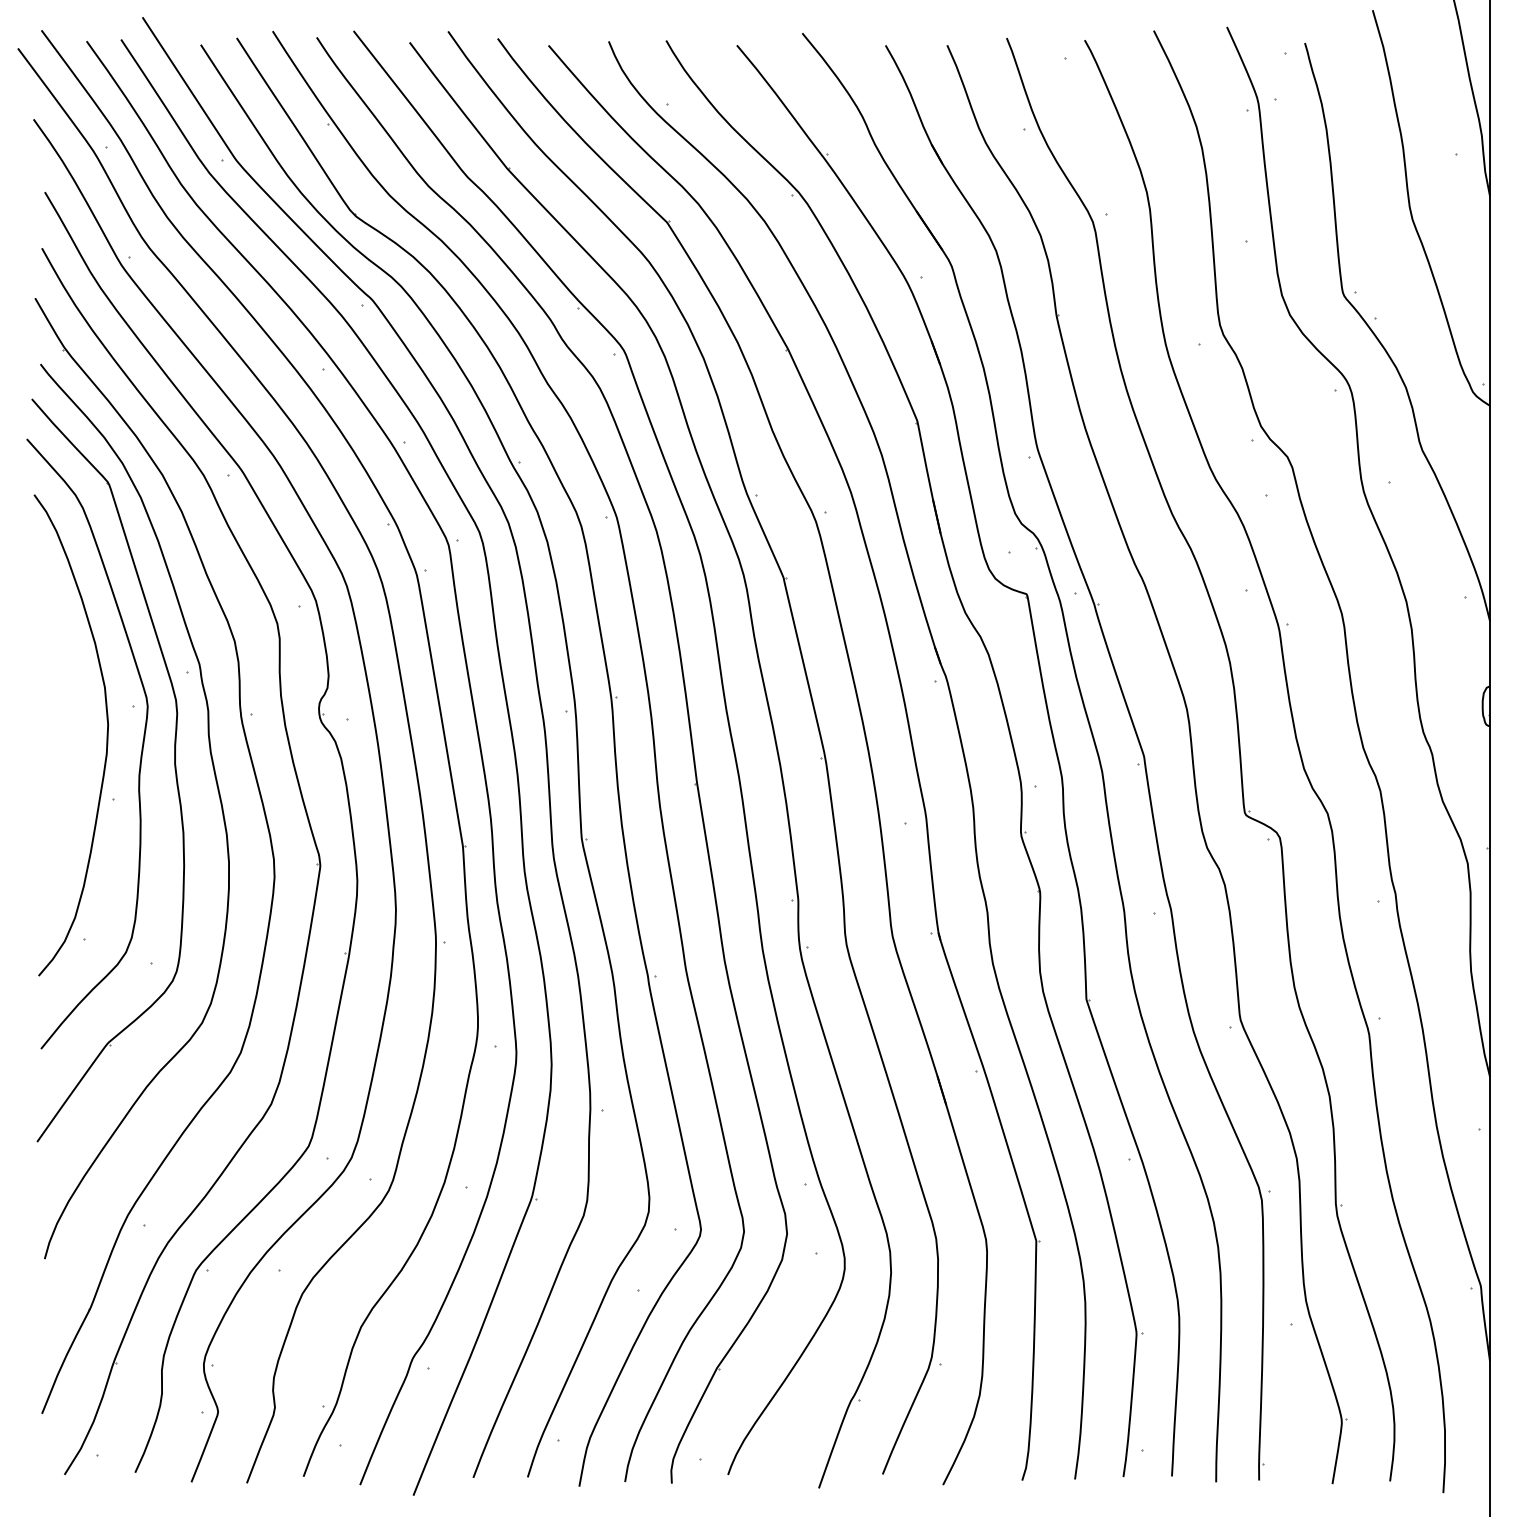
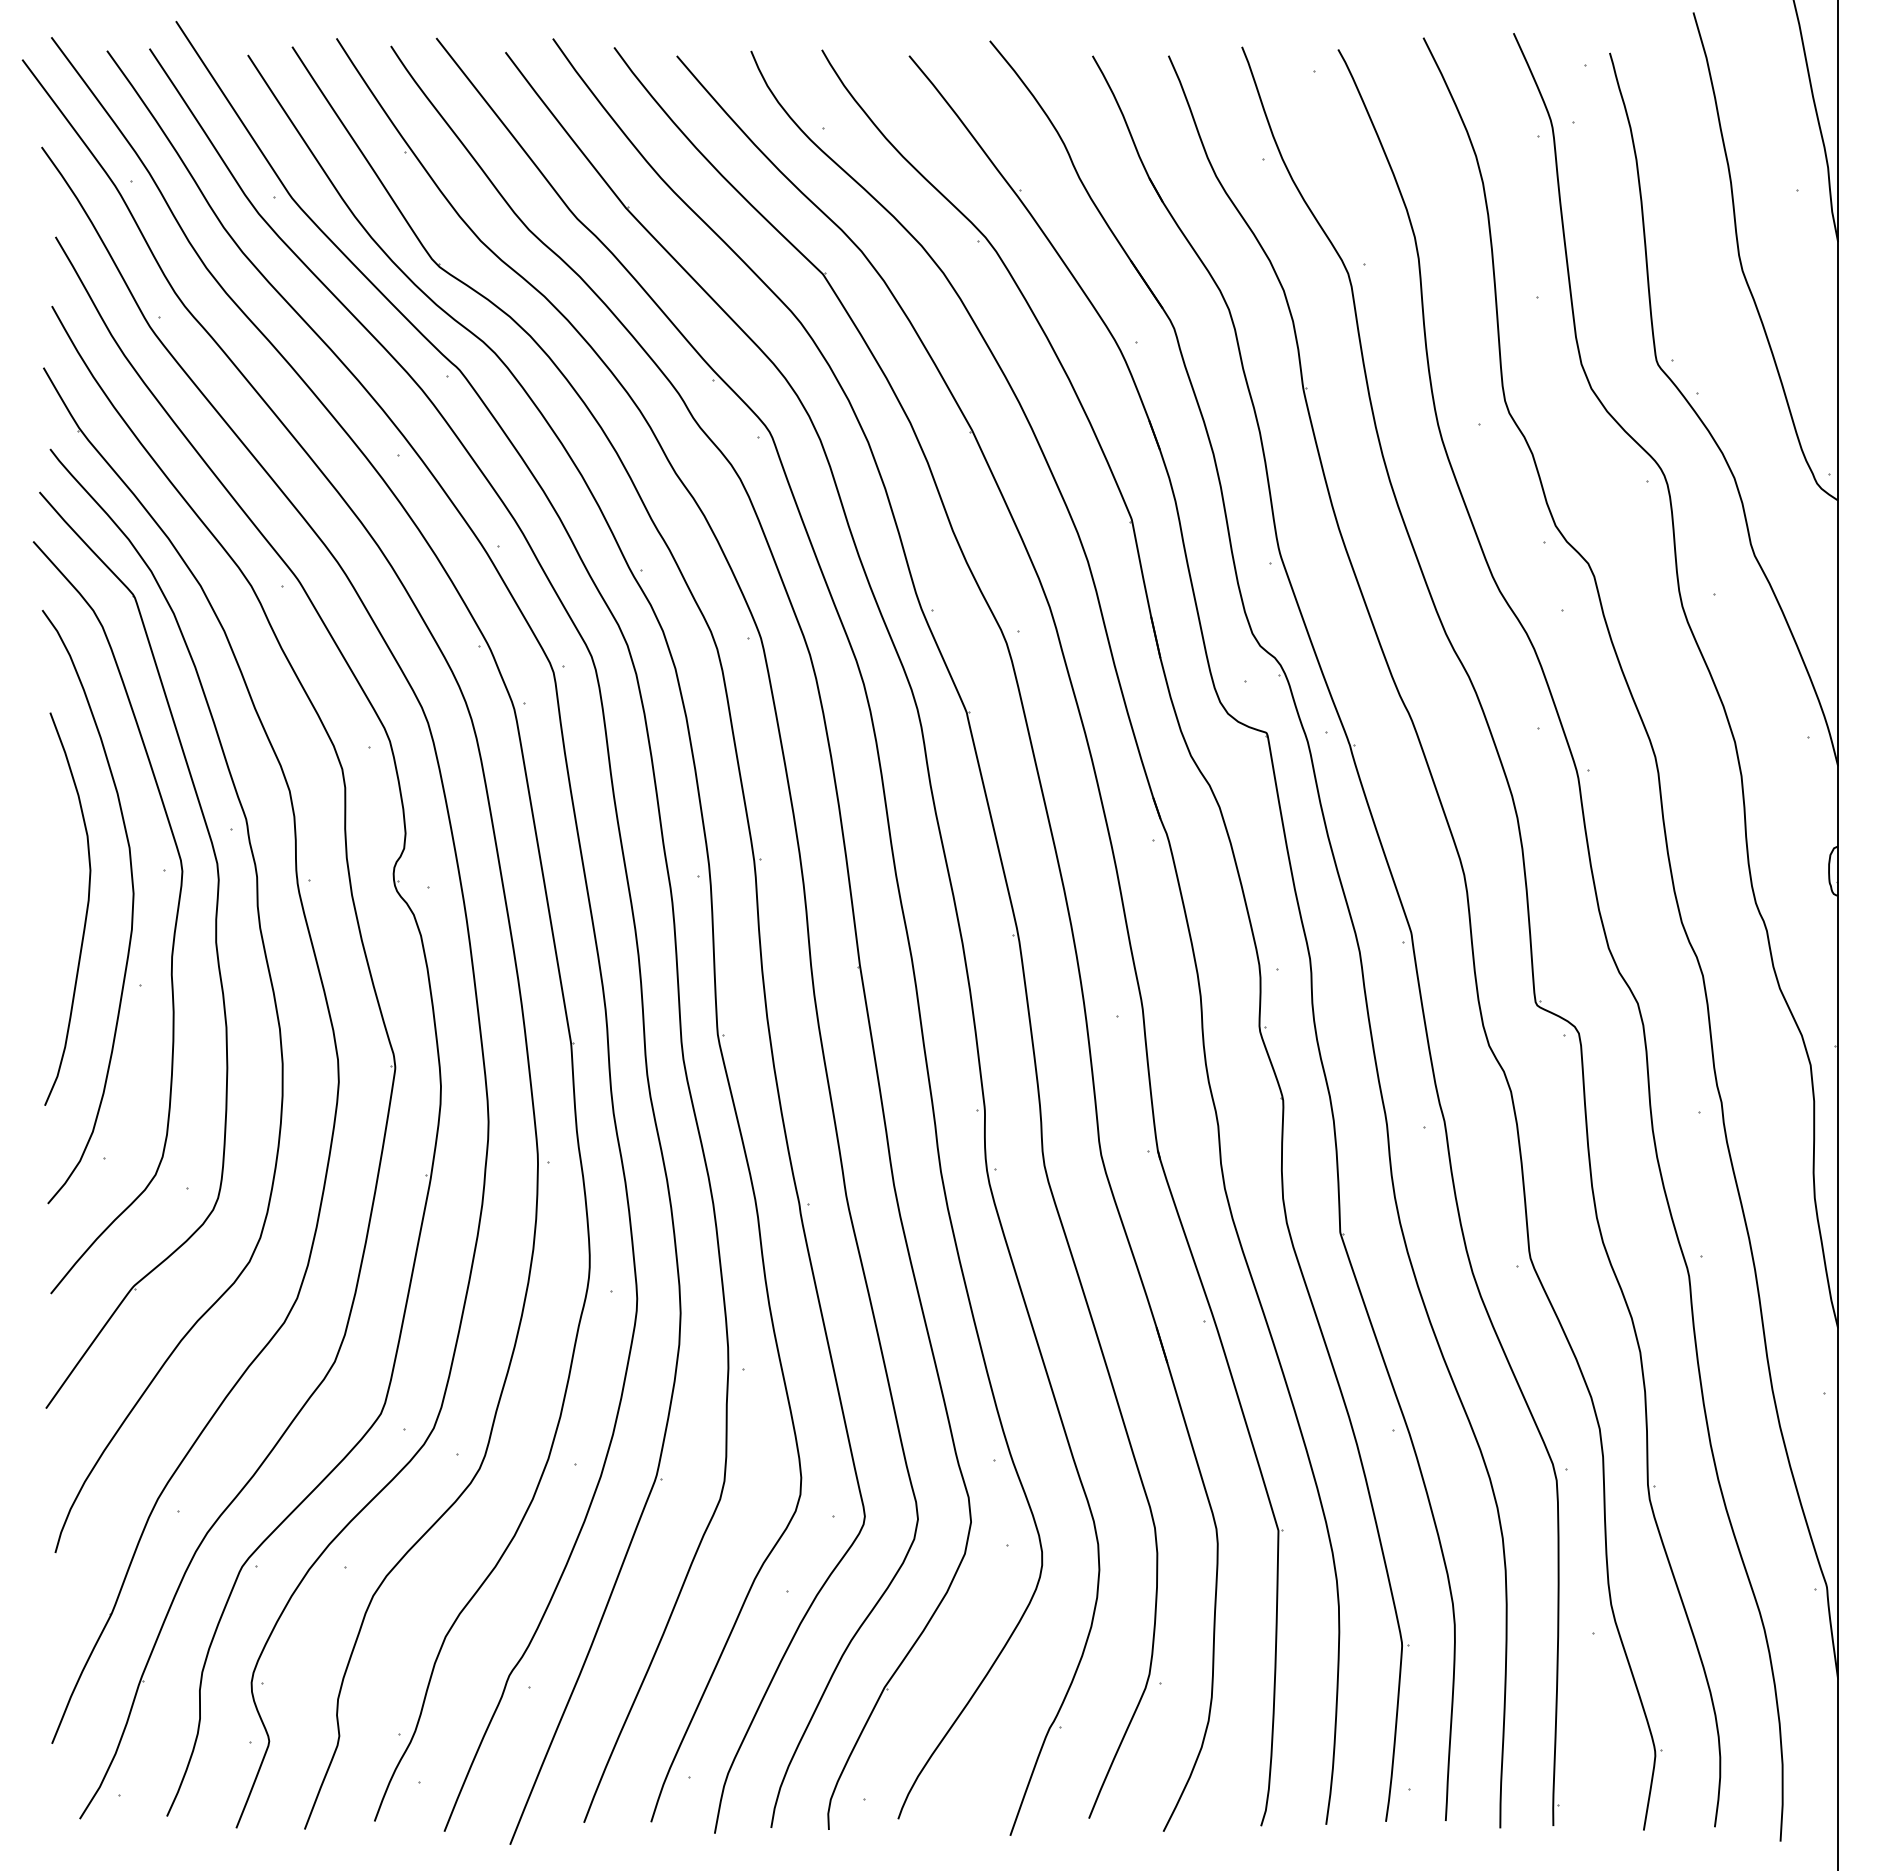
curve: (69, 740) -> (85, 913), added

